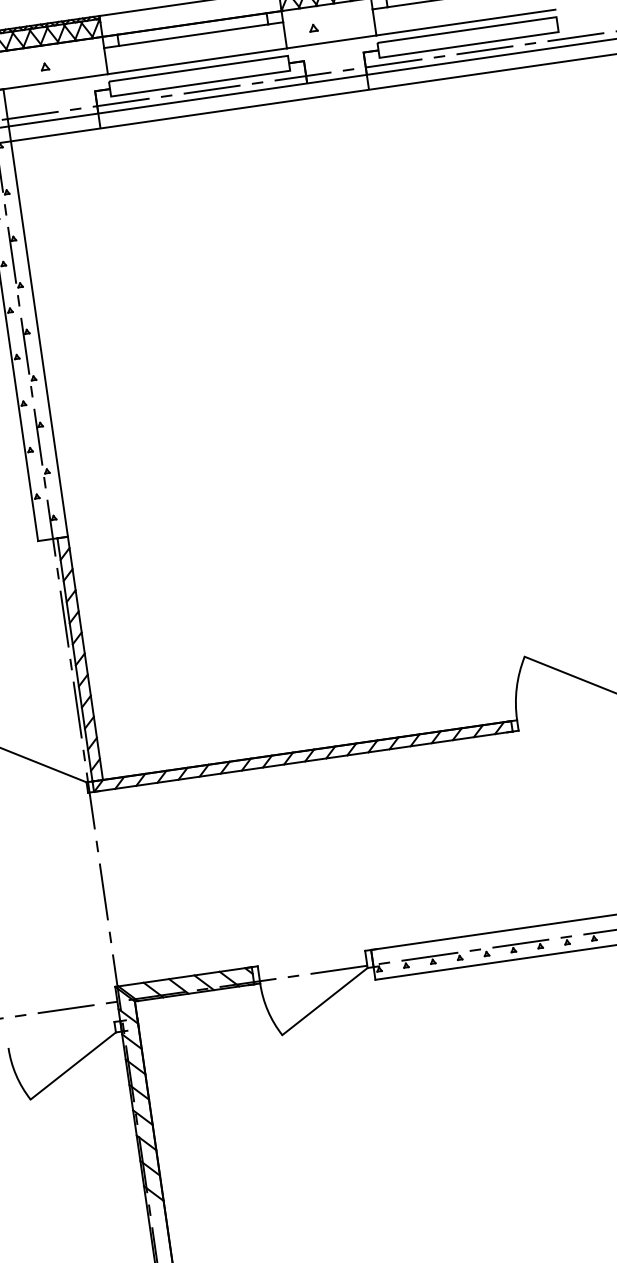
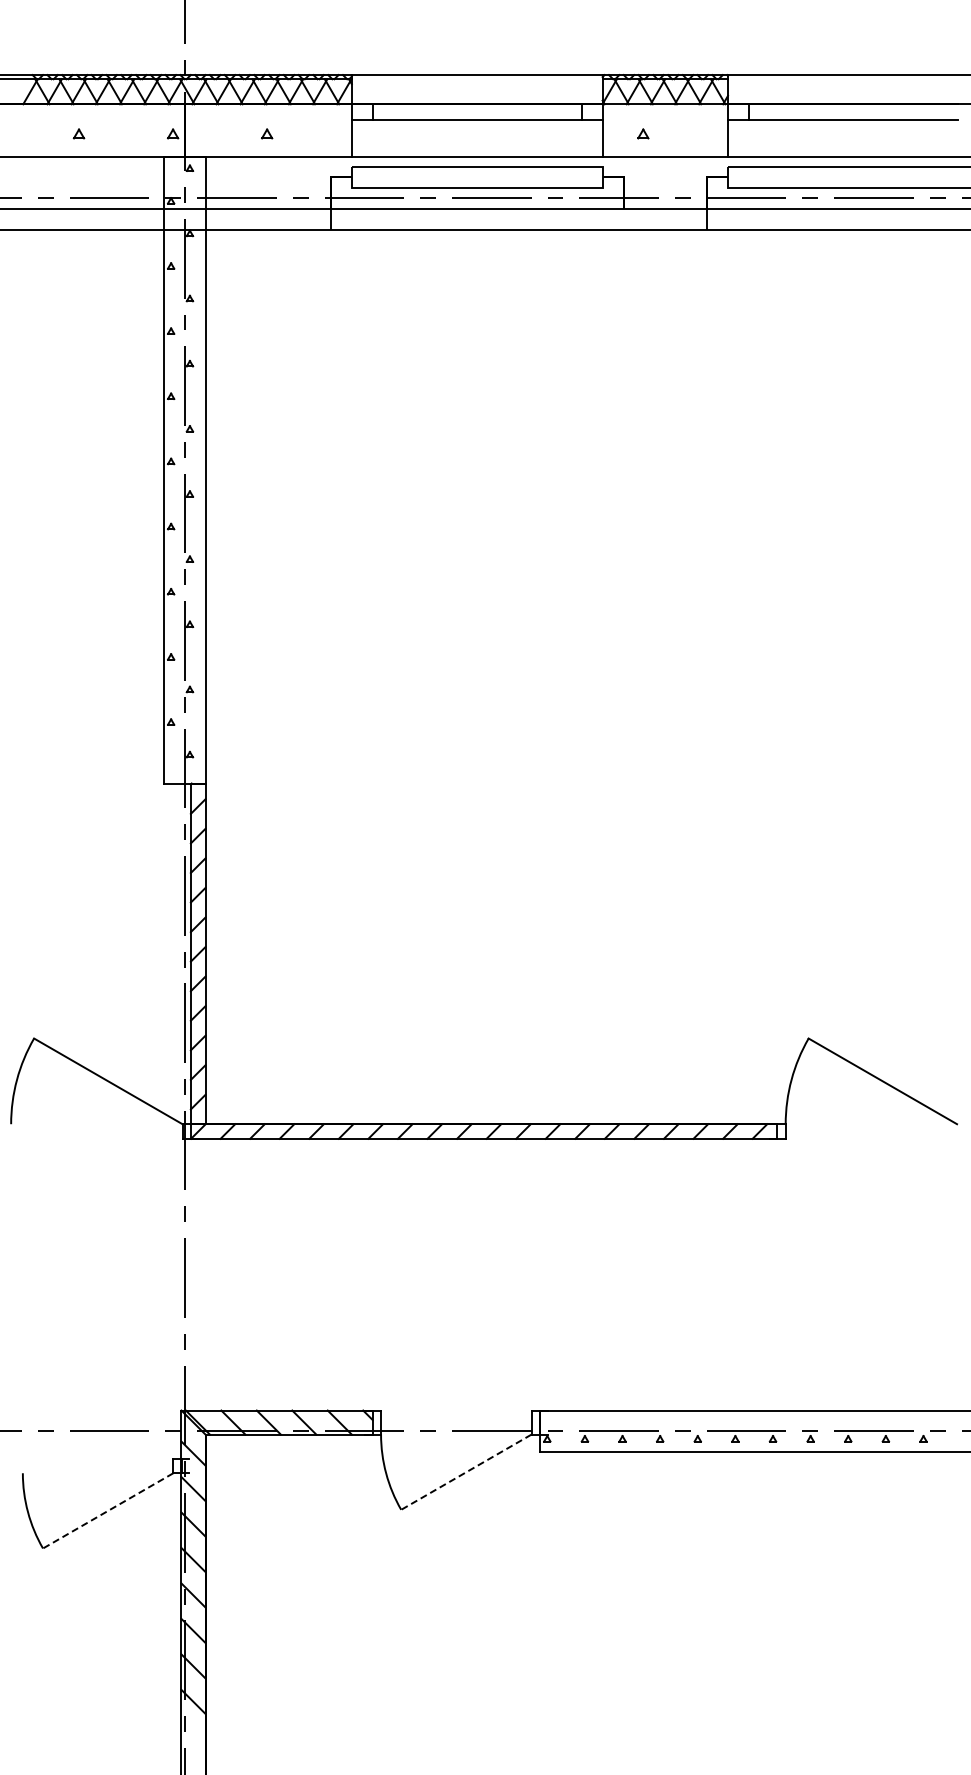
line: (324, 1001) -> (465, 1472), solid -> dashed
line: (72, 1066) -> (107, 1511), solid -> dashed

